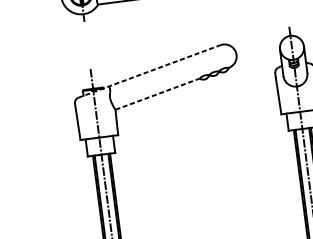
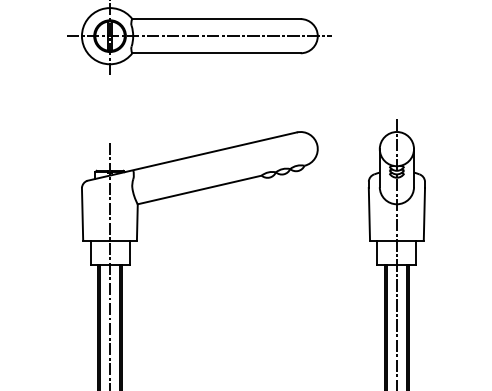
line: (149, 71) -> (192, 156), dashed -> solid
line: (157, 93) -> (199, 189), dashed -> solid

